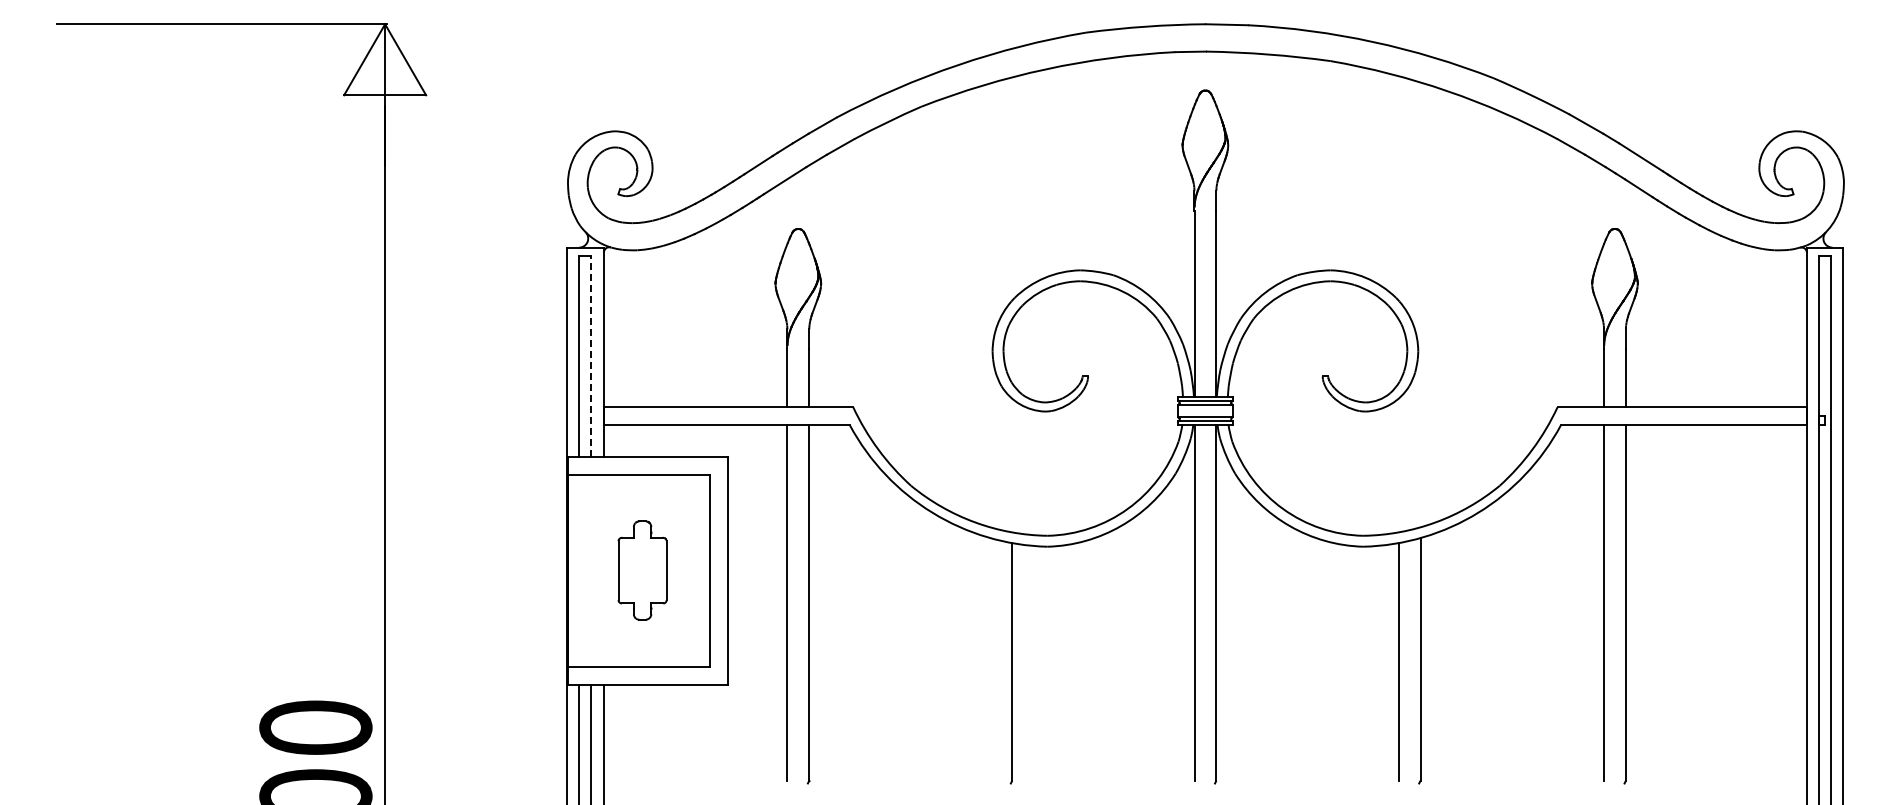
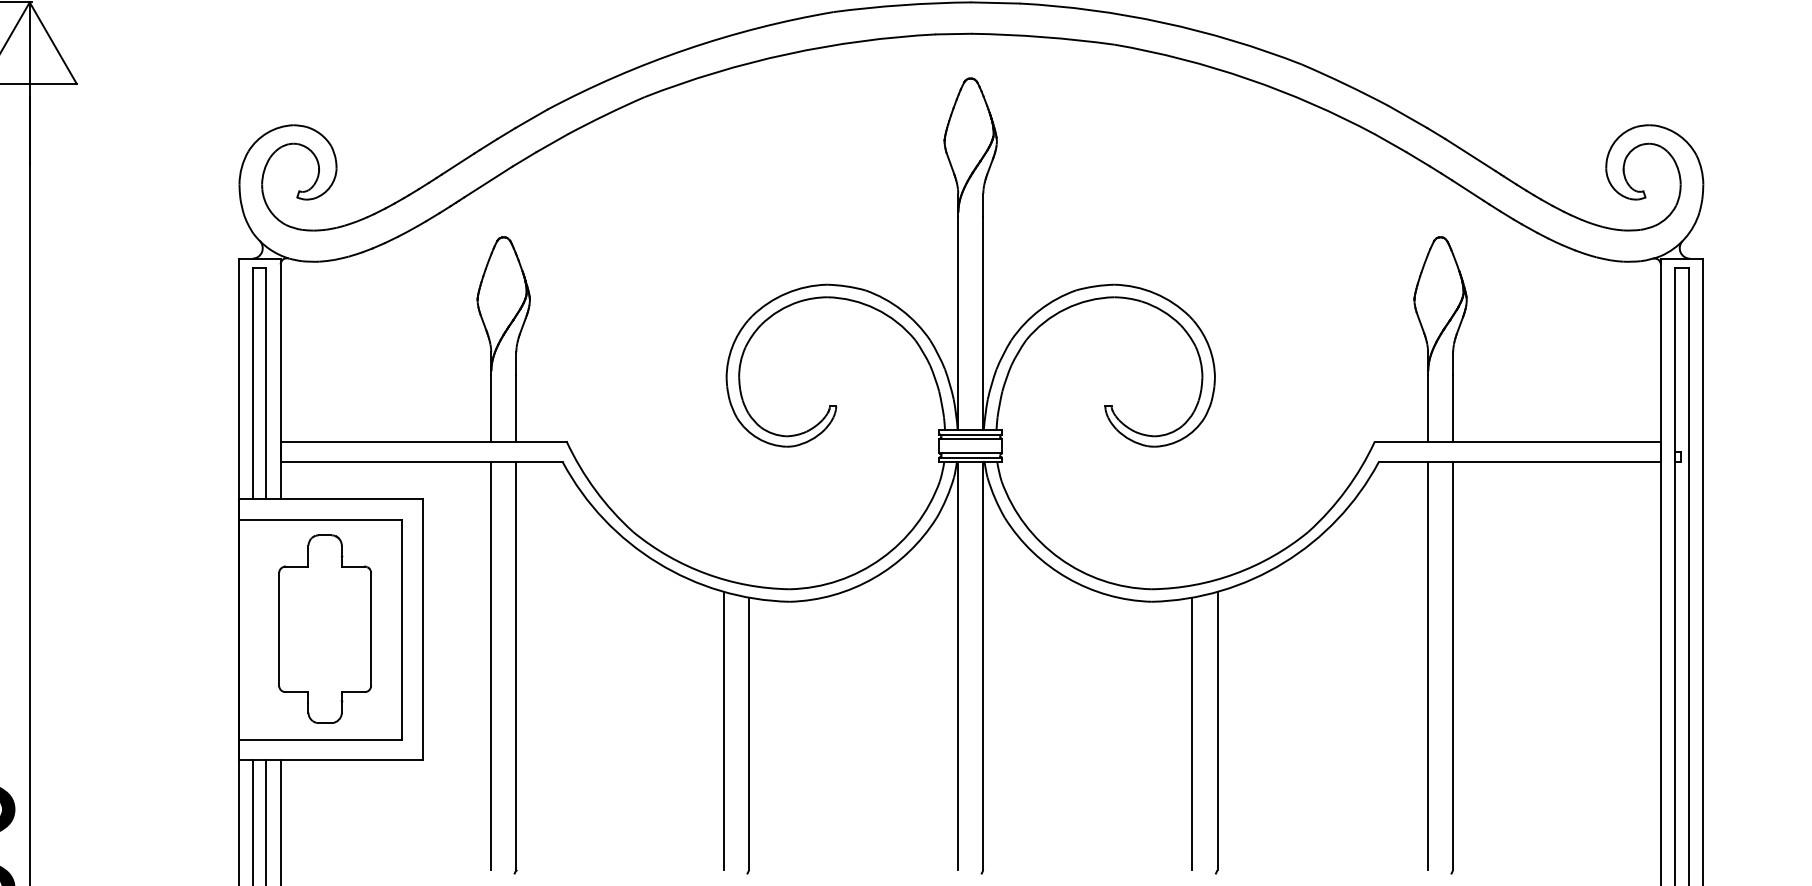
line: (591, 356) -> (266, 383), dashed -> solid
part: (642, 570) -> (325, 629), size x1.67
line: (990, 659) -> (724, 731), added

